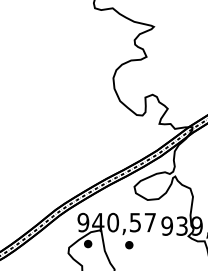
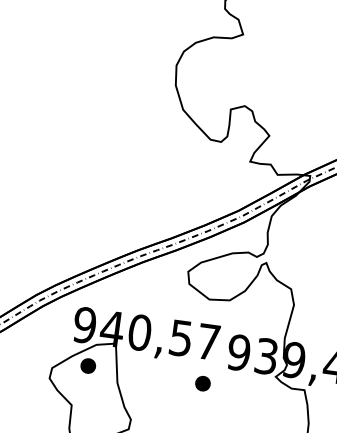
part: (129, 245) -> (203, 384), moved

